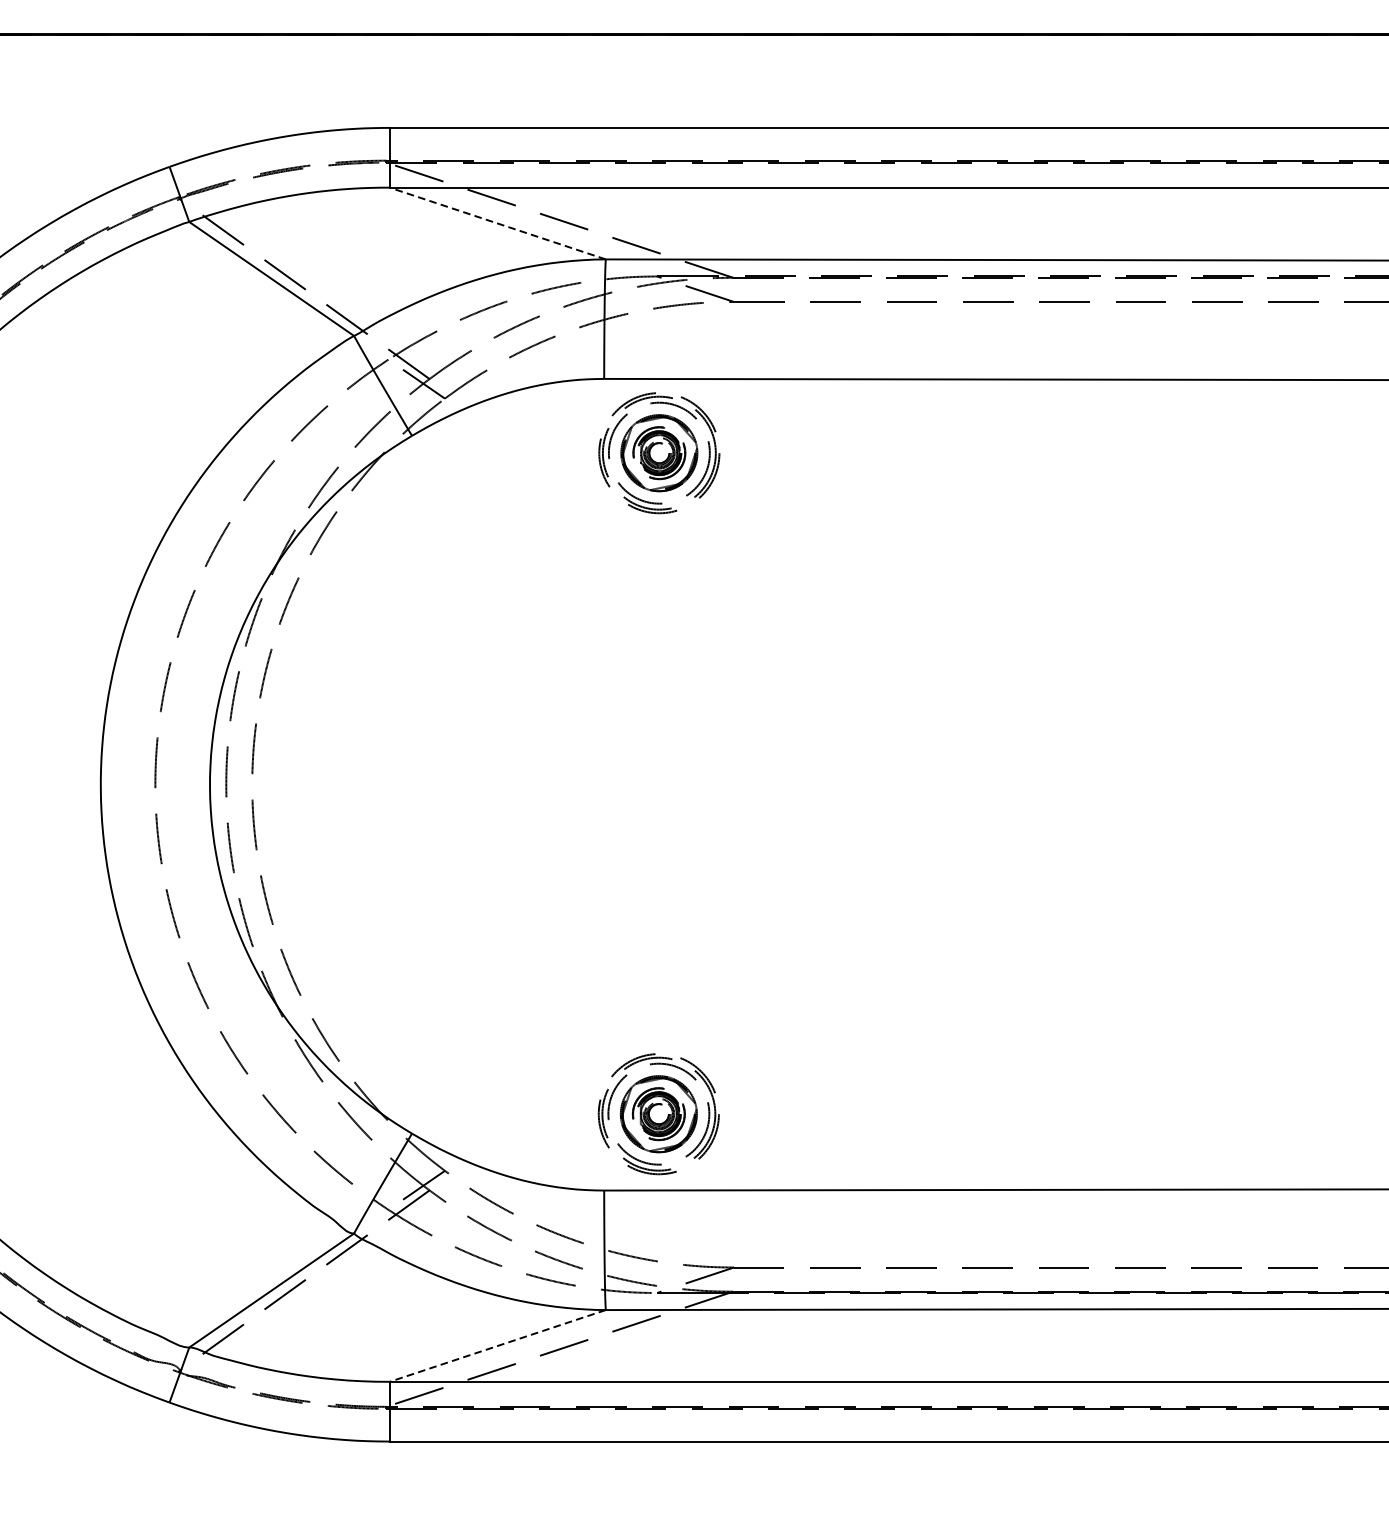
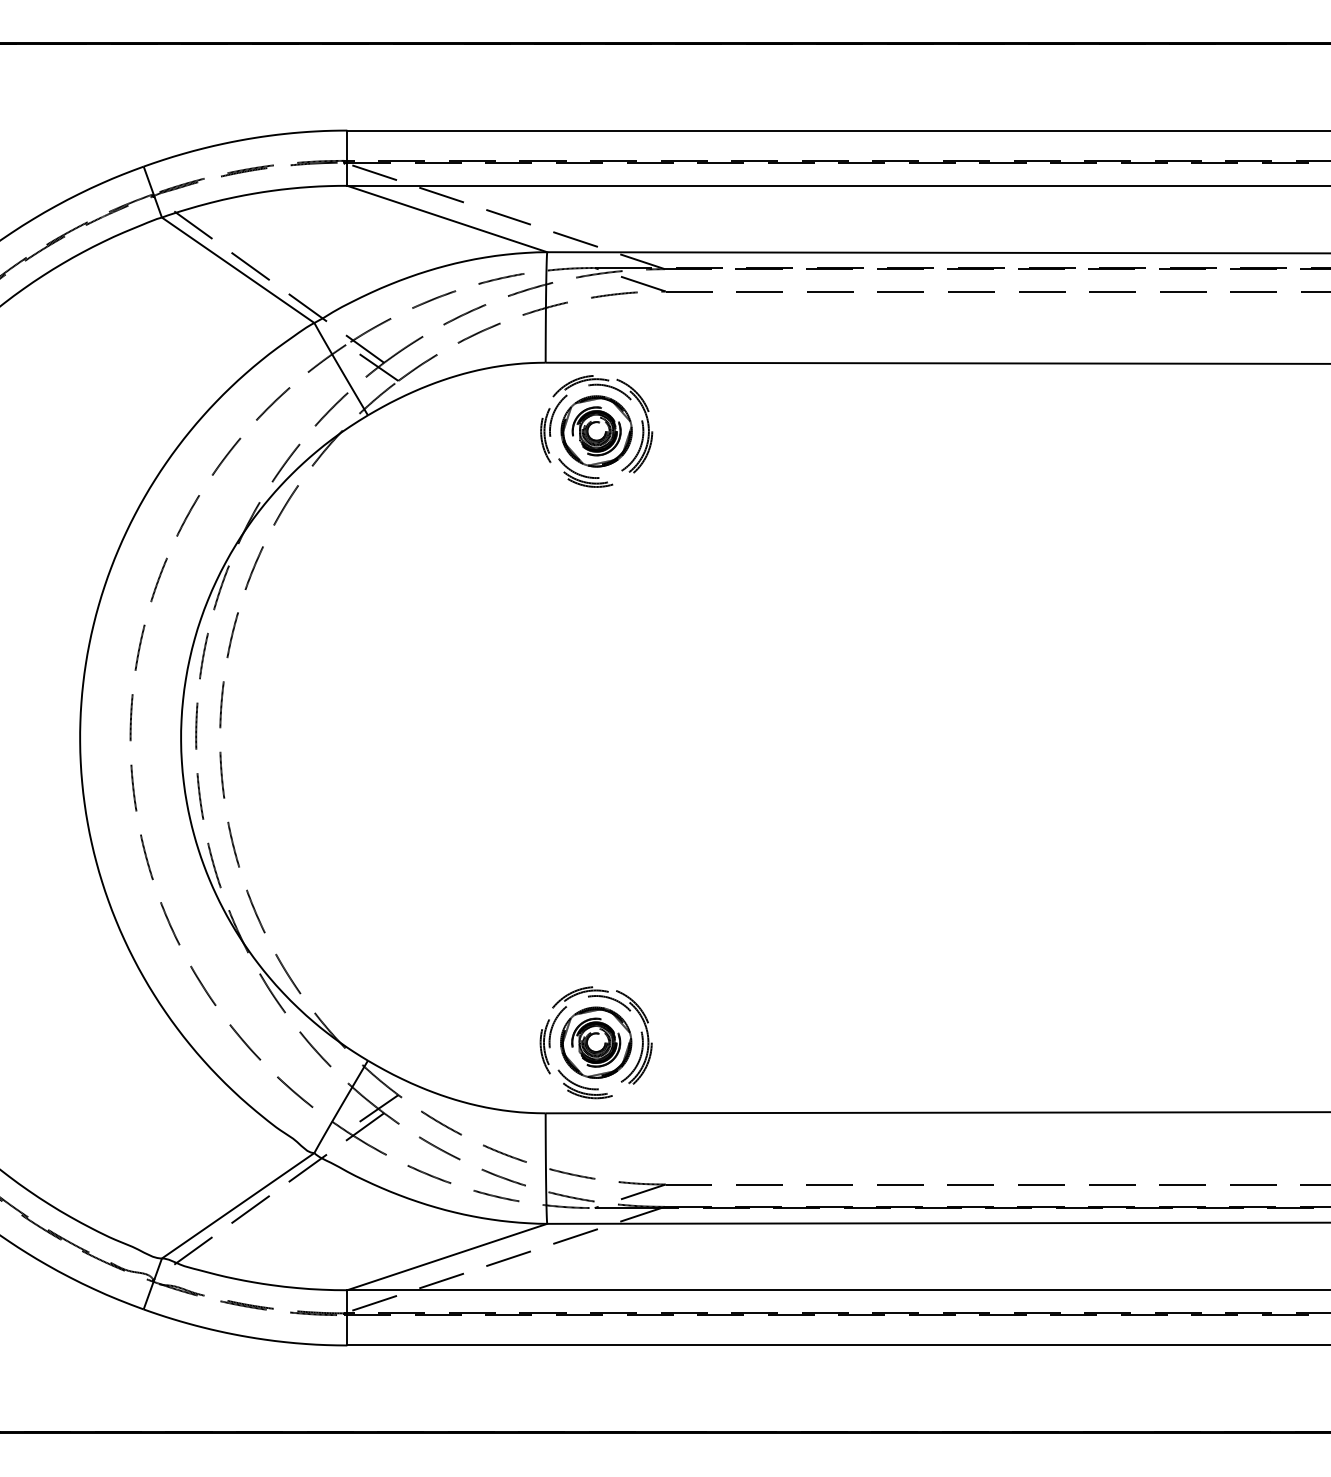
line: (496, 222) -> (446, 218), dashed -> solid
line: (496, 1346) -> (446, 1257), dashed -> solid

